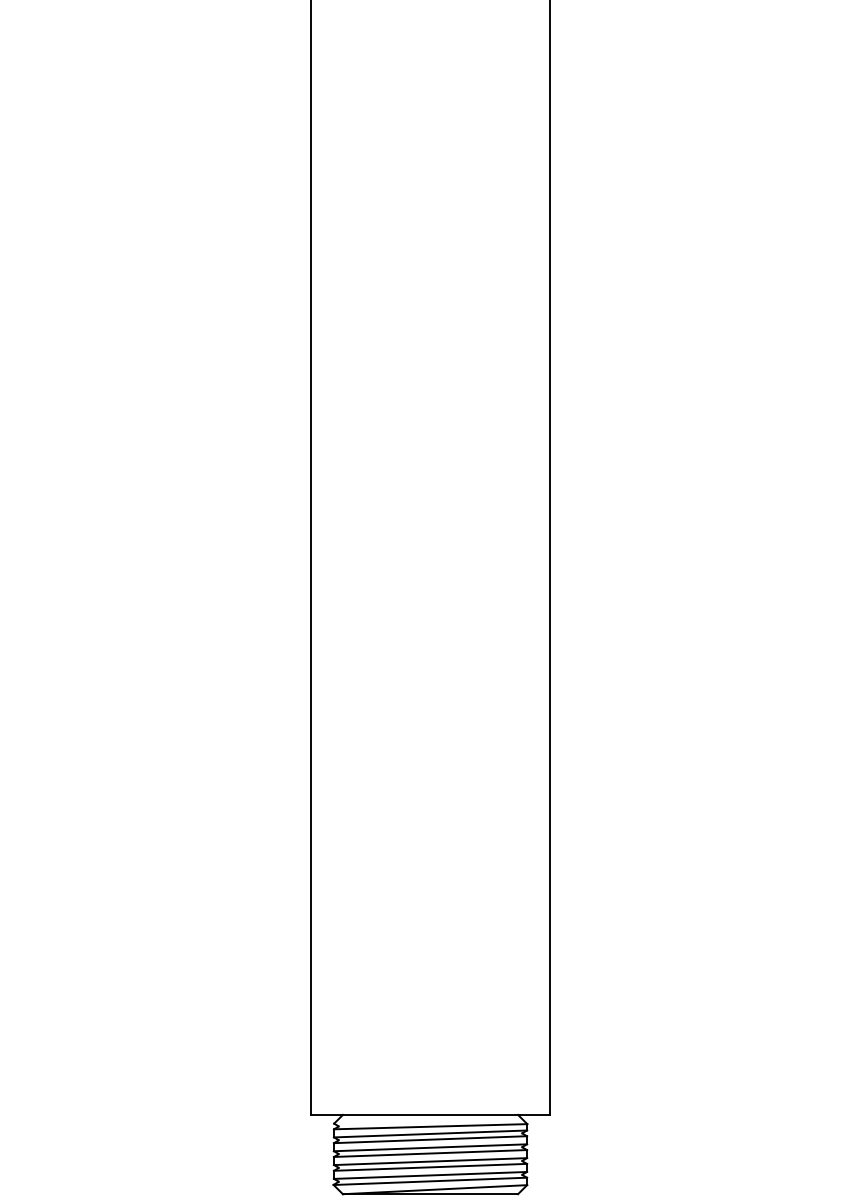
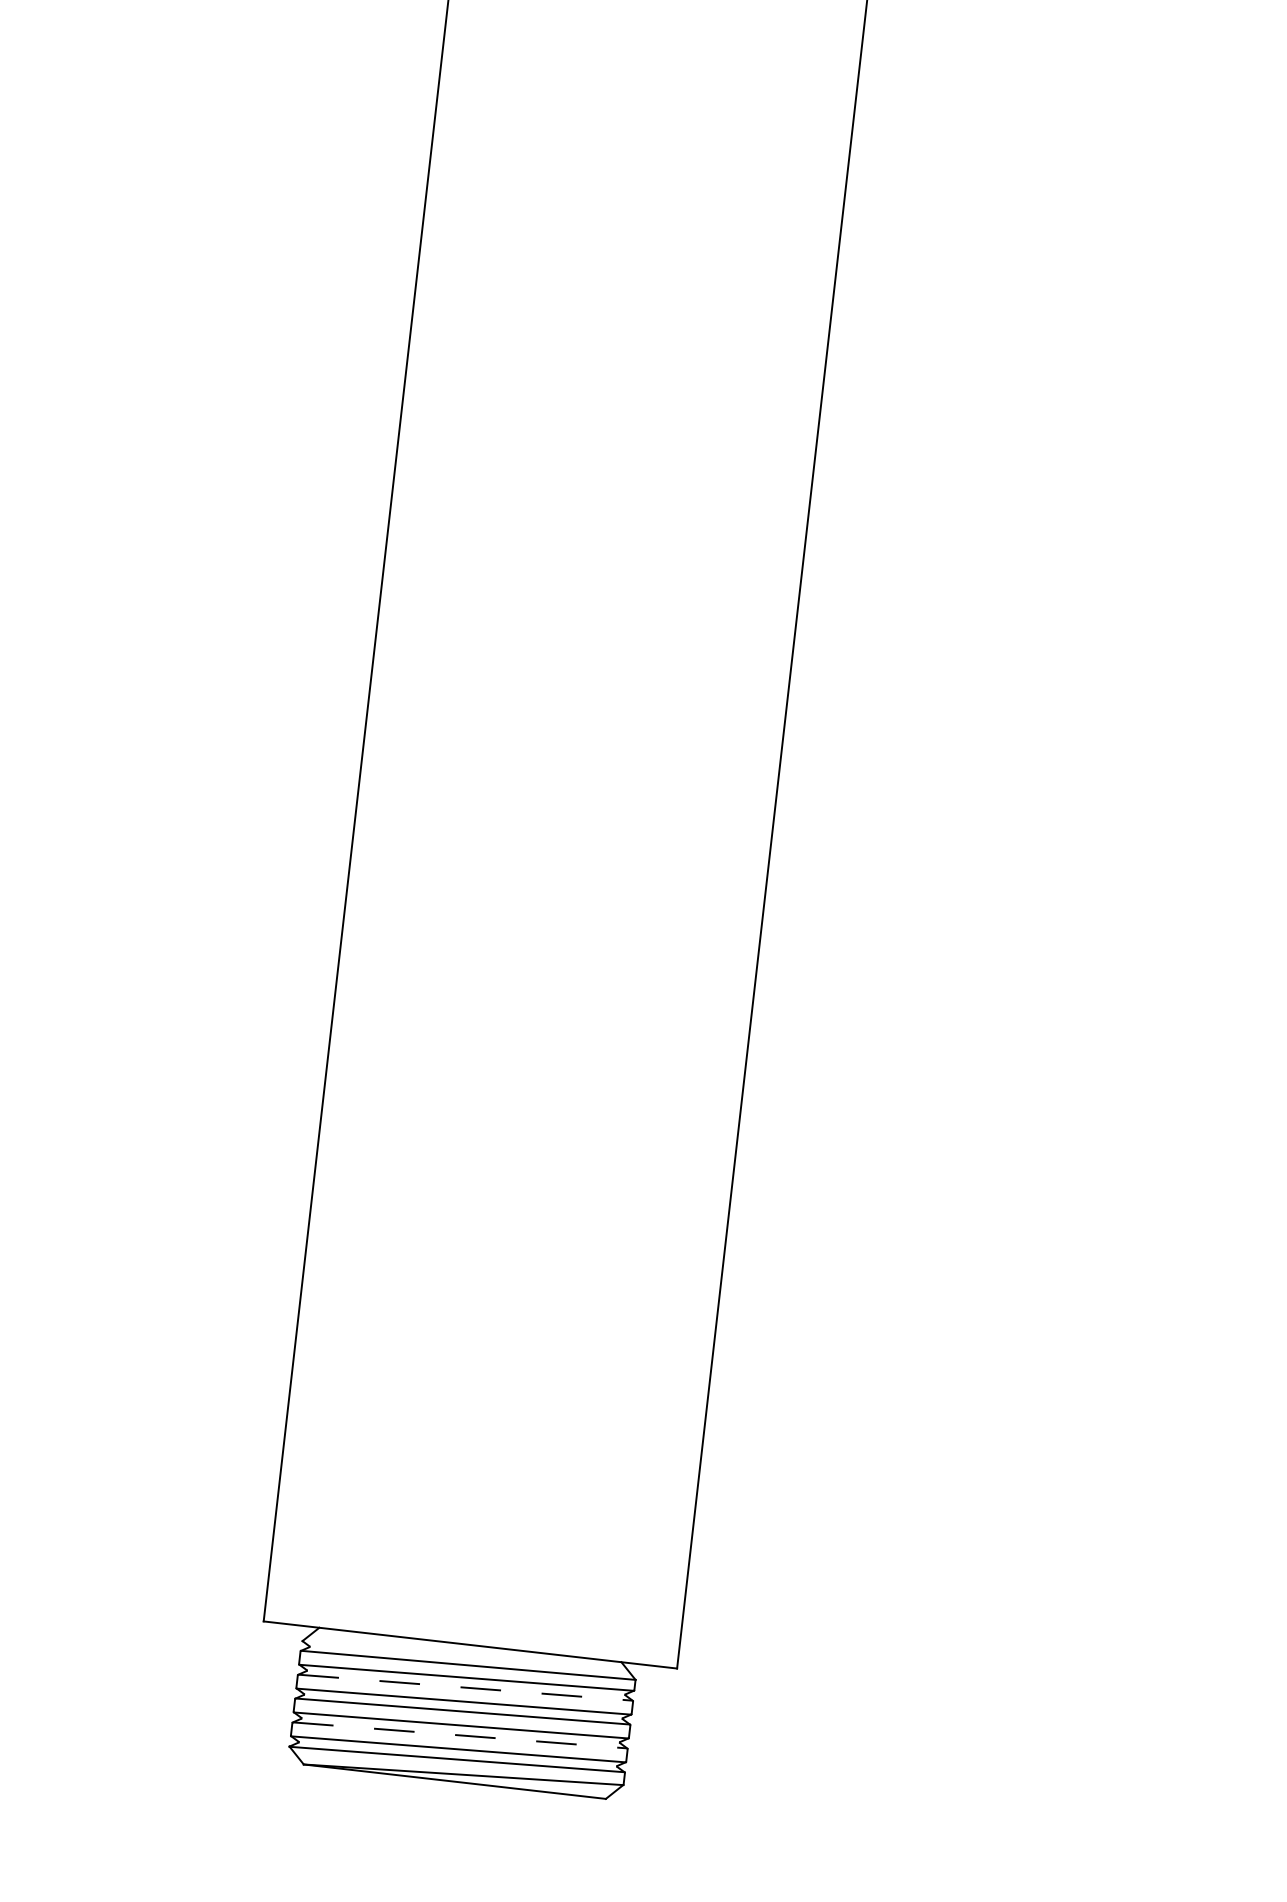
line: (430, 1139) -> (465, 1687), solid -> dashed
line: (430, 1167) -> (460, 1735), solid -> dashed

